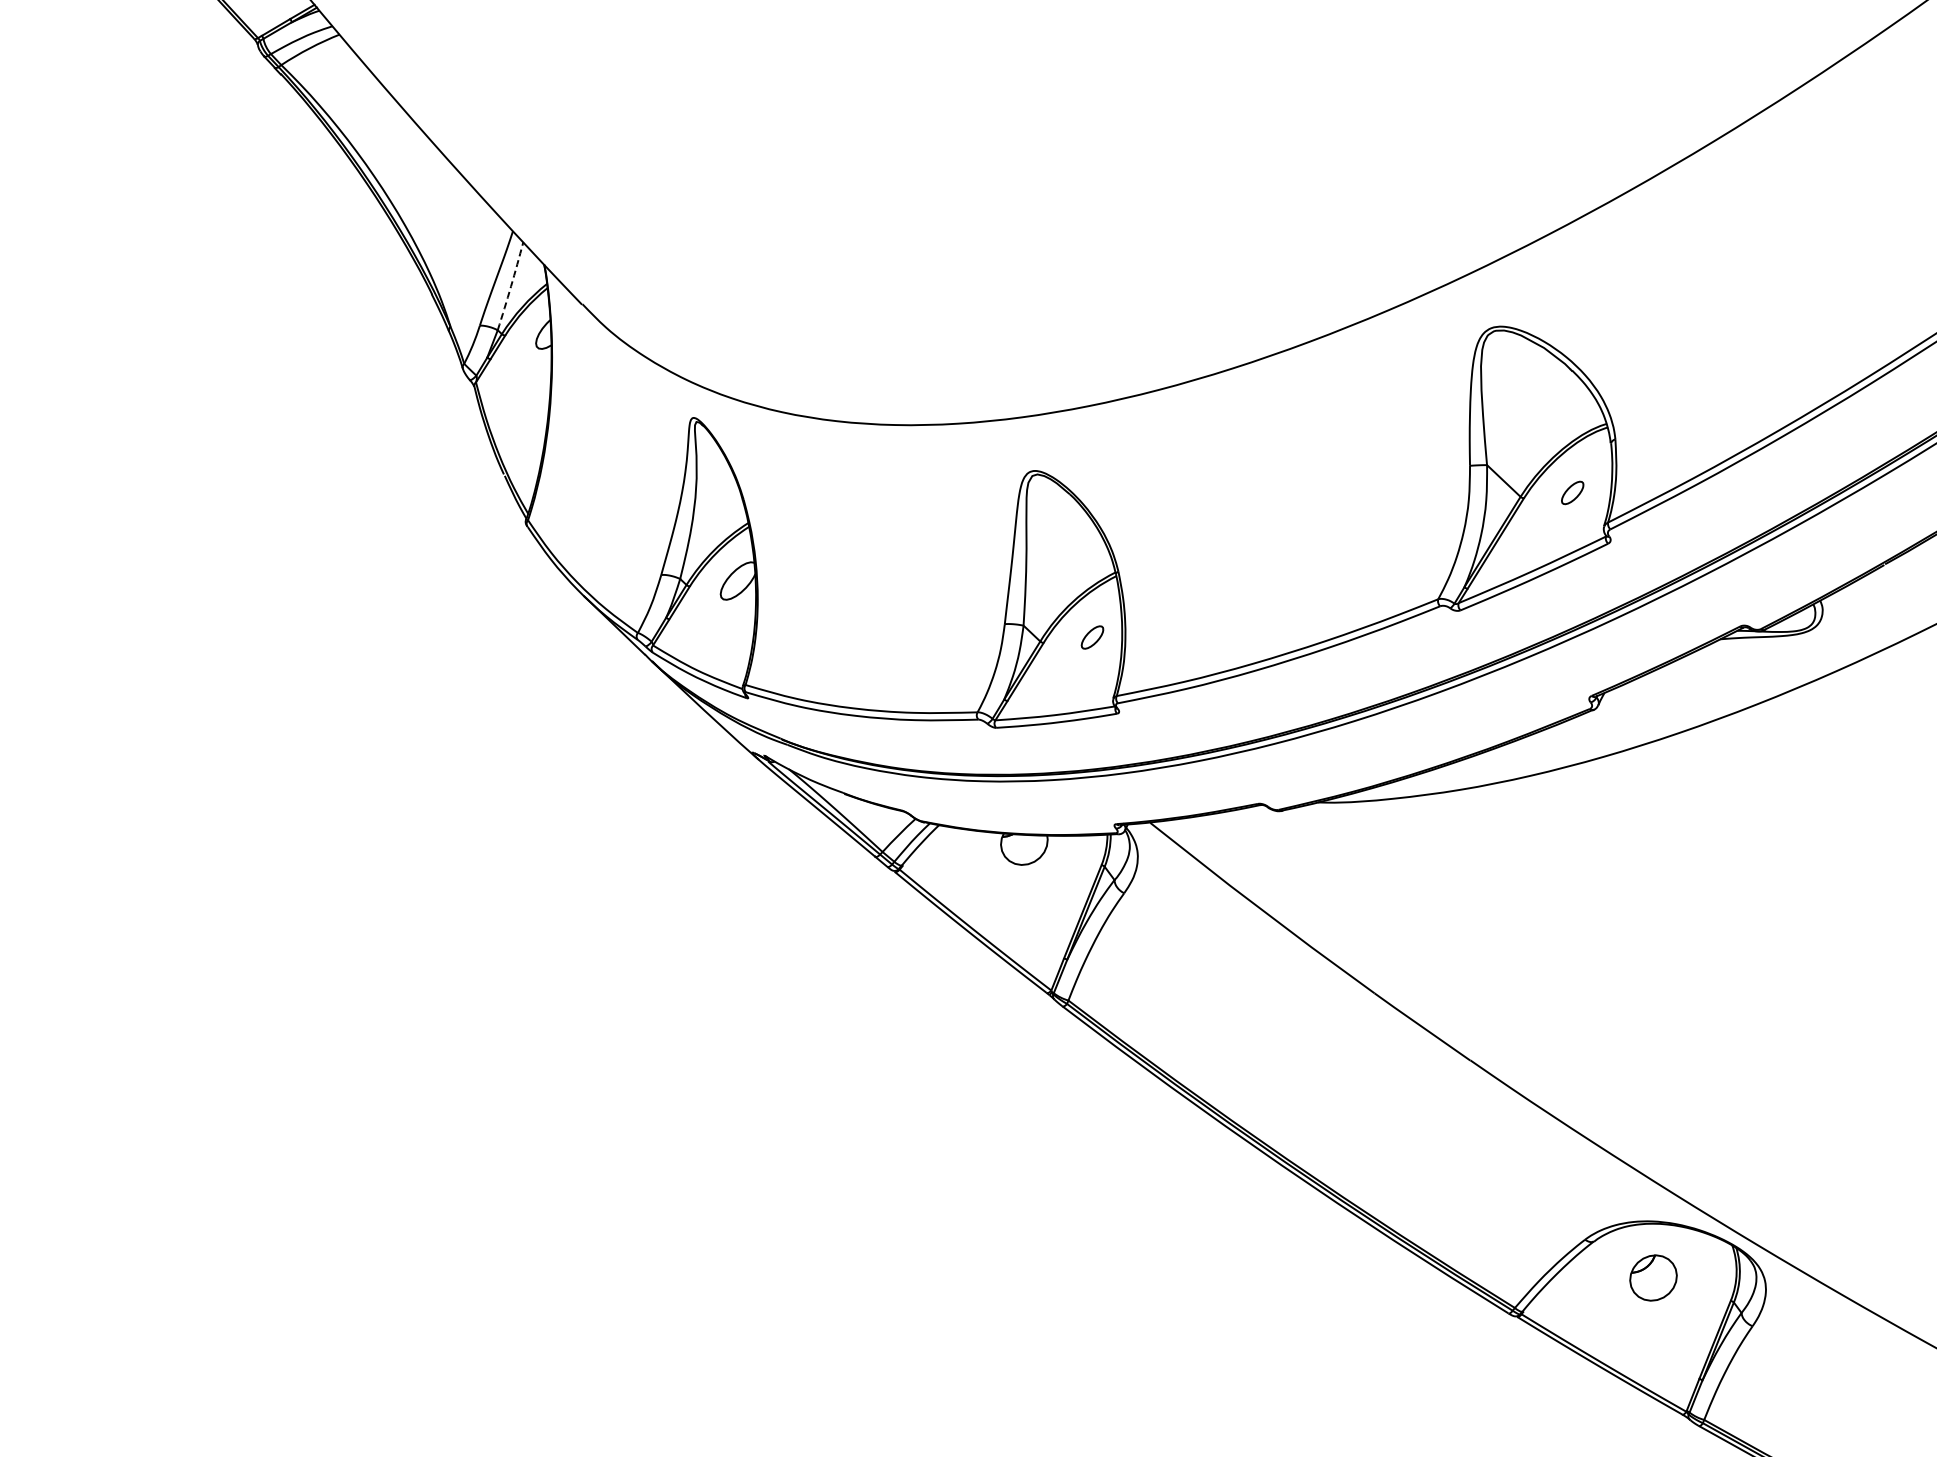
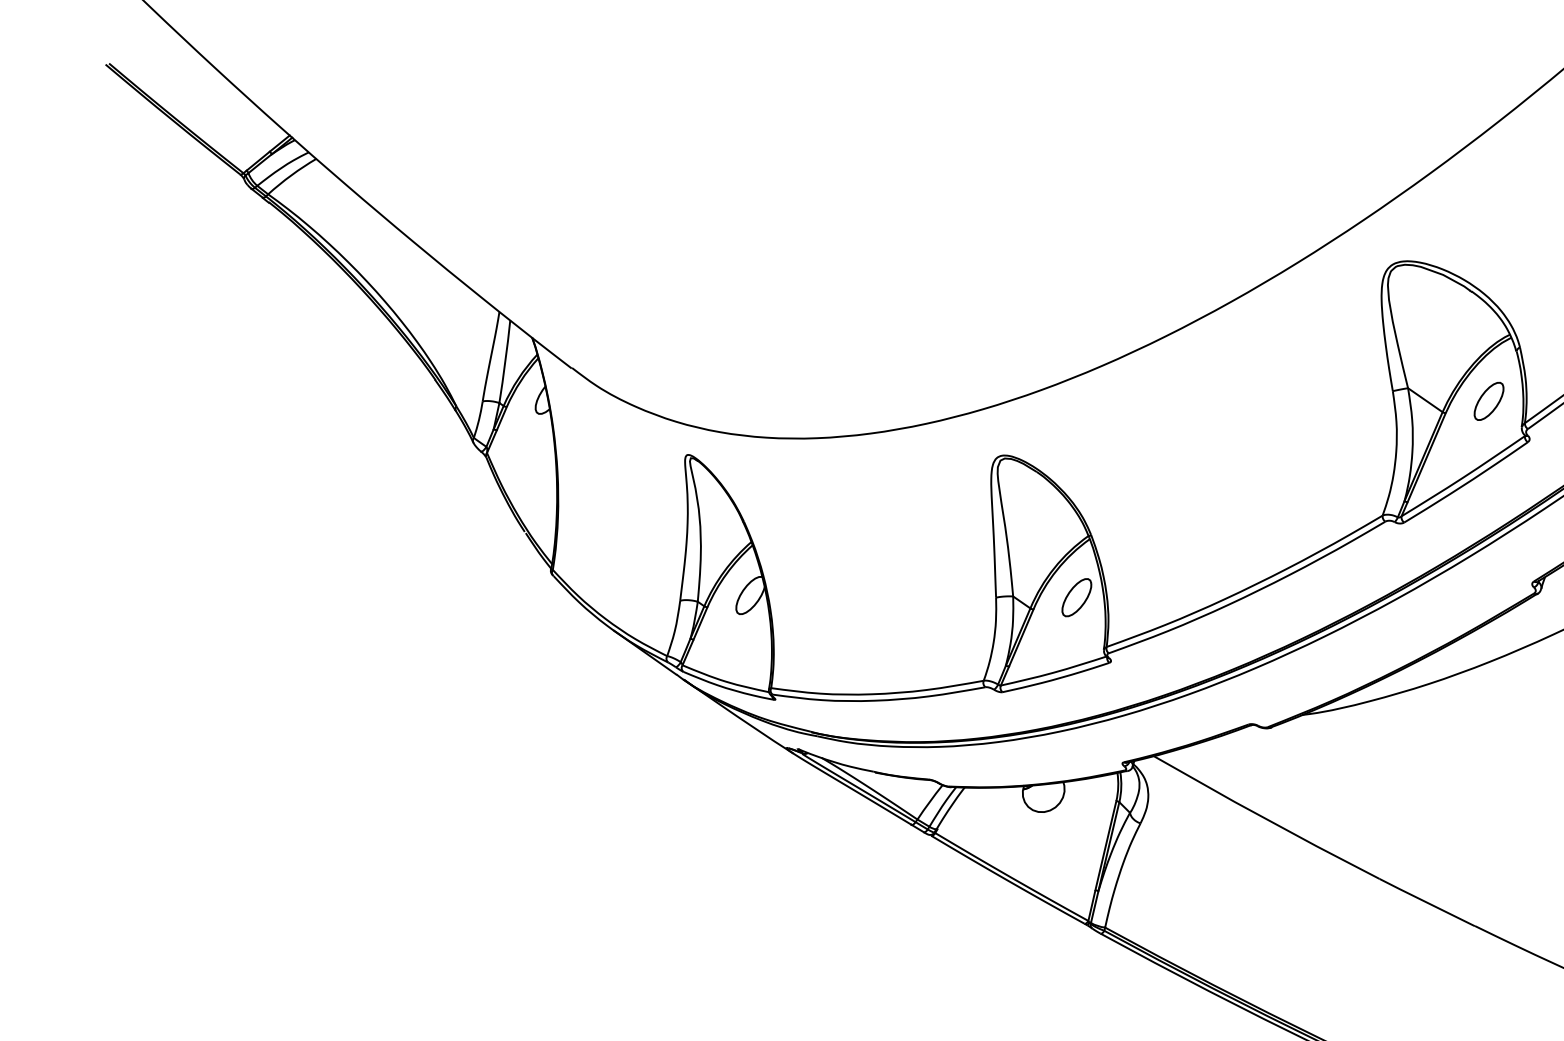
arc: (511, 286) -> (505, 361), dashed -> solid
part: (1572, 492) -> (1488, 401), size x1.67
part: (1092, 637) -> (1076, 597), size x1.67

